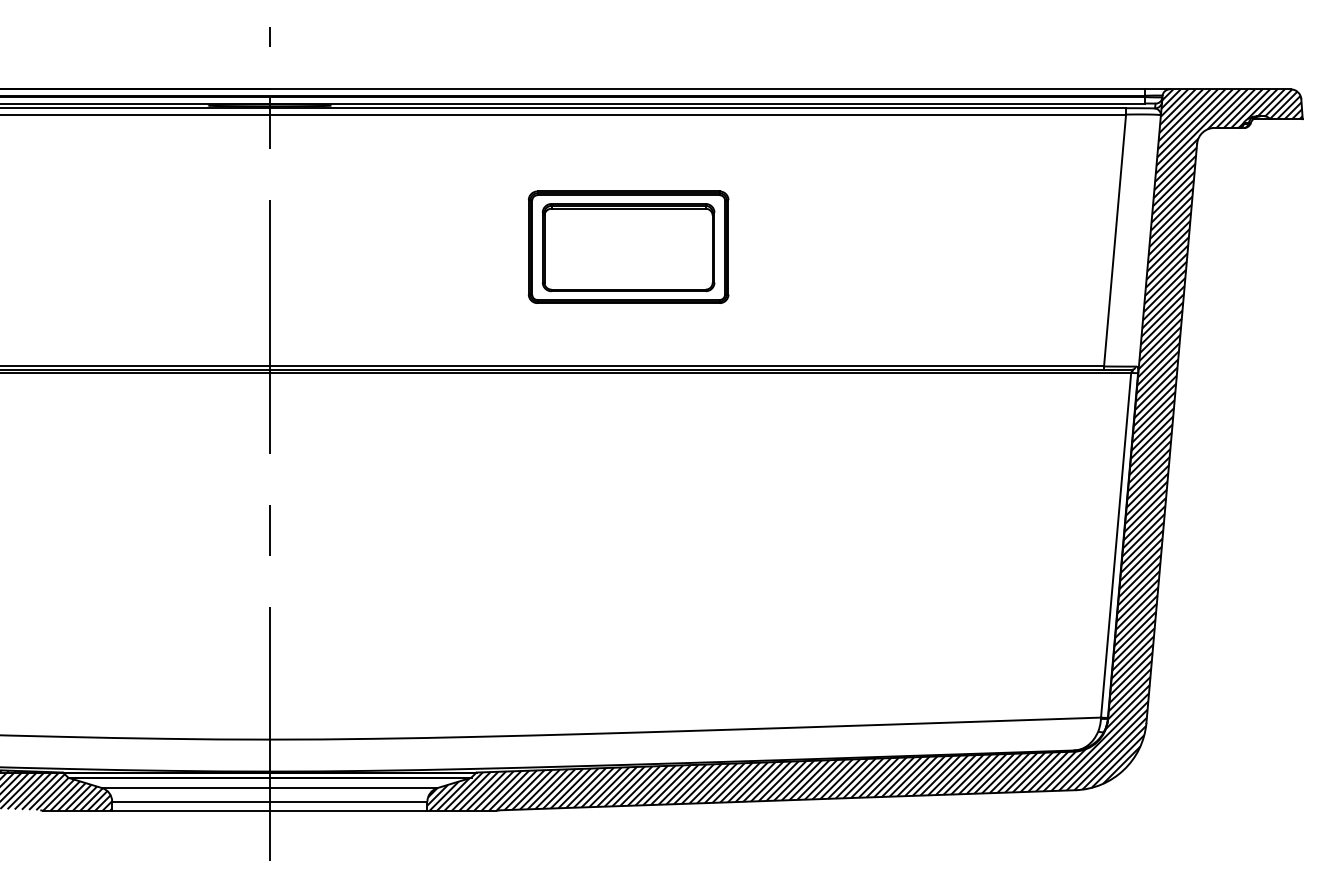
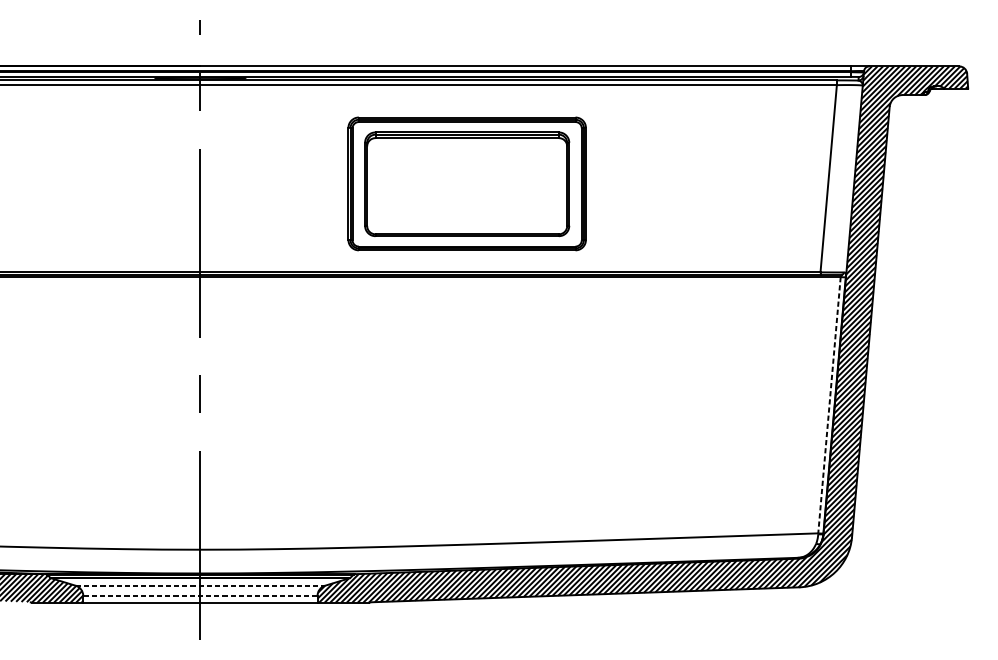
part: (628, 246) -> (467, 183), size x1.6
line: (1116, 545) -> (829, 405), solid -> dashed
line: (269, 788) -> (200, 586), solid -> dashed
line: (269, 801) -> (200, 595), solid -> dashed

